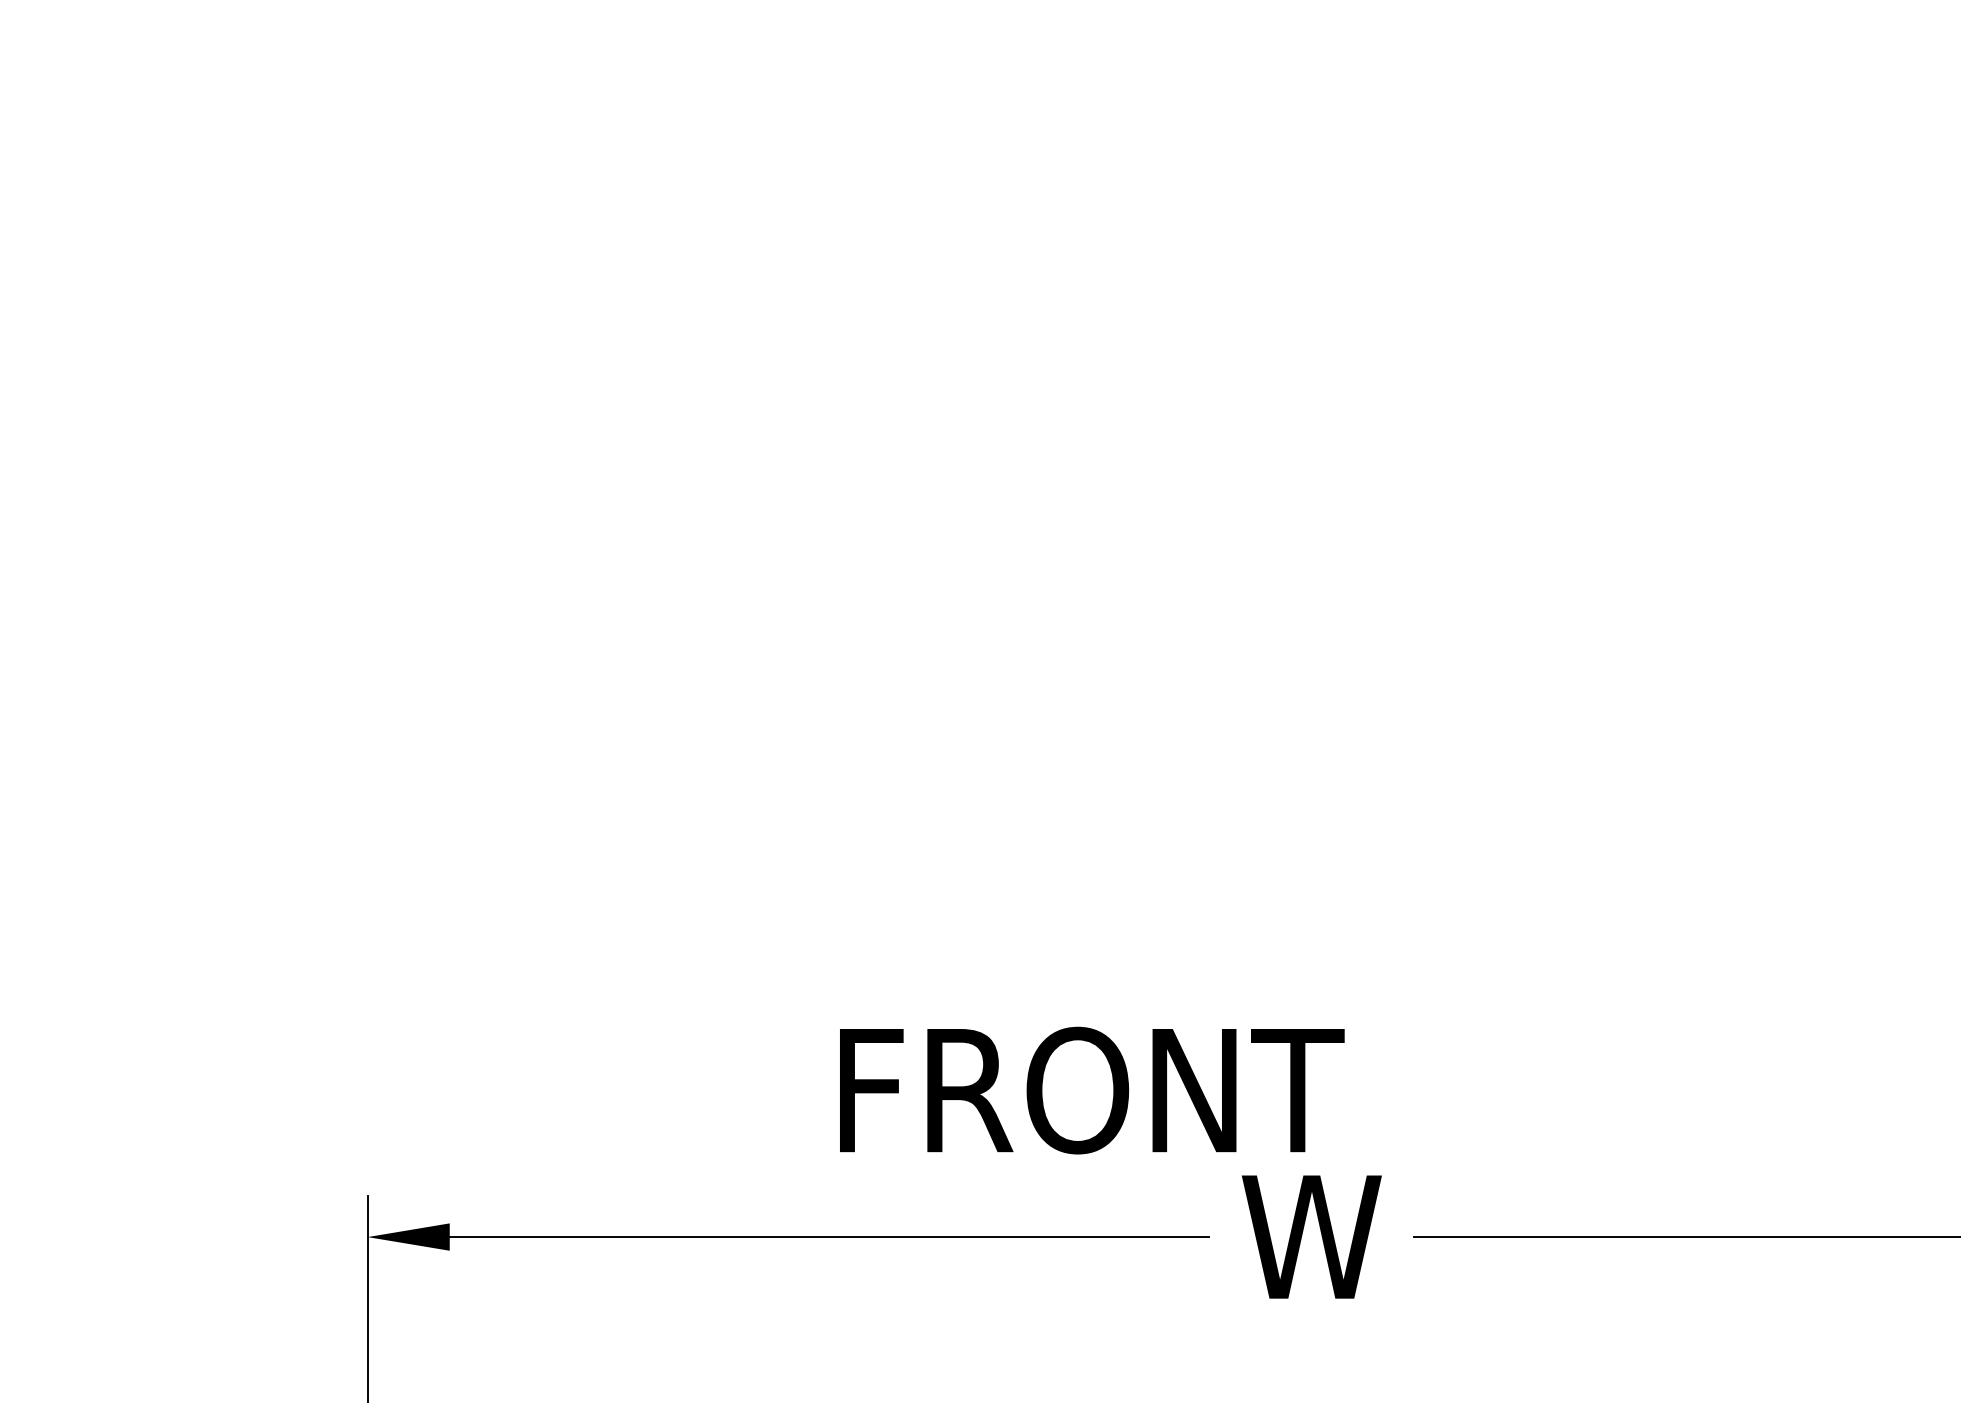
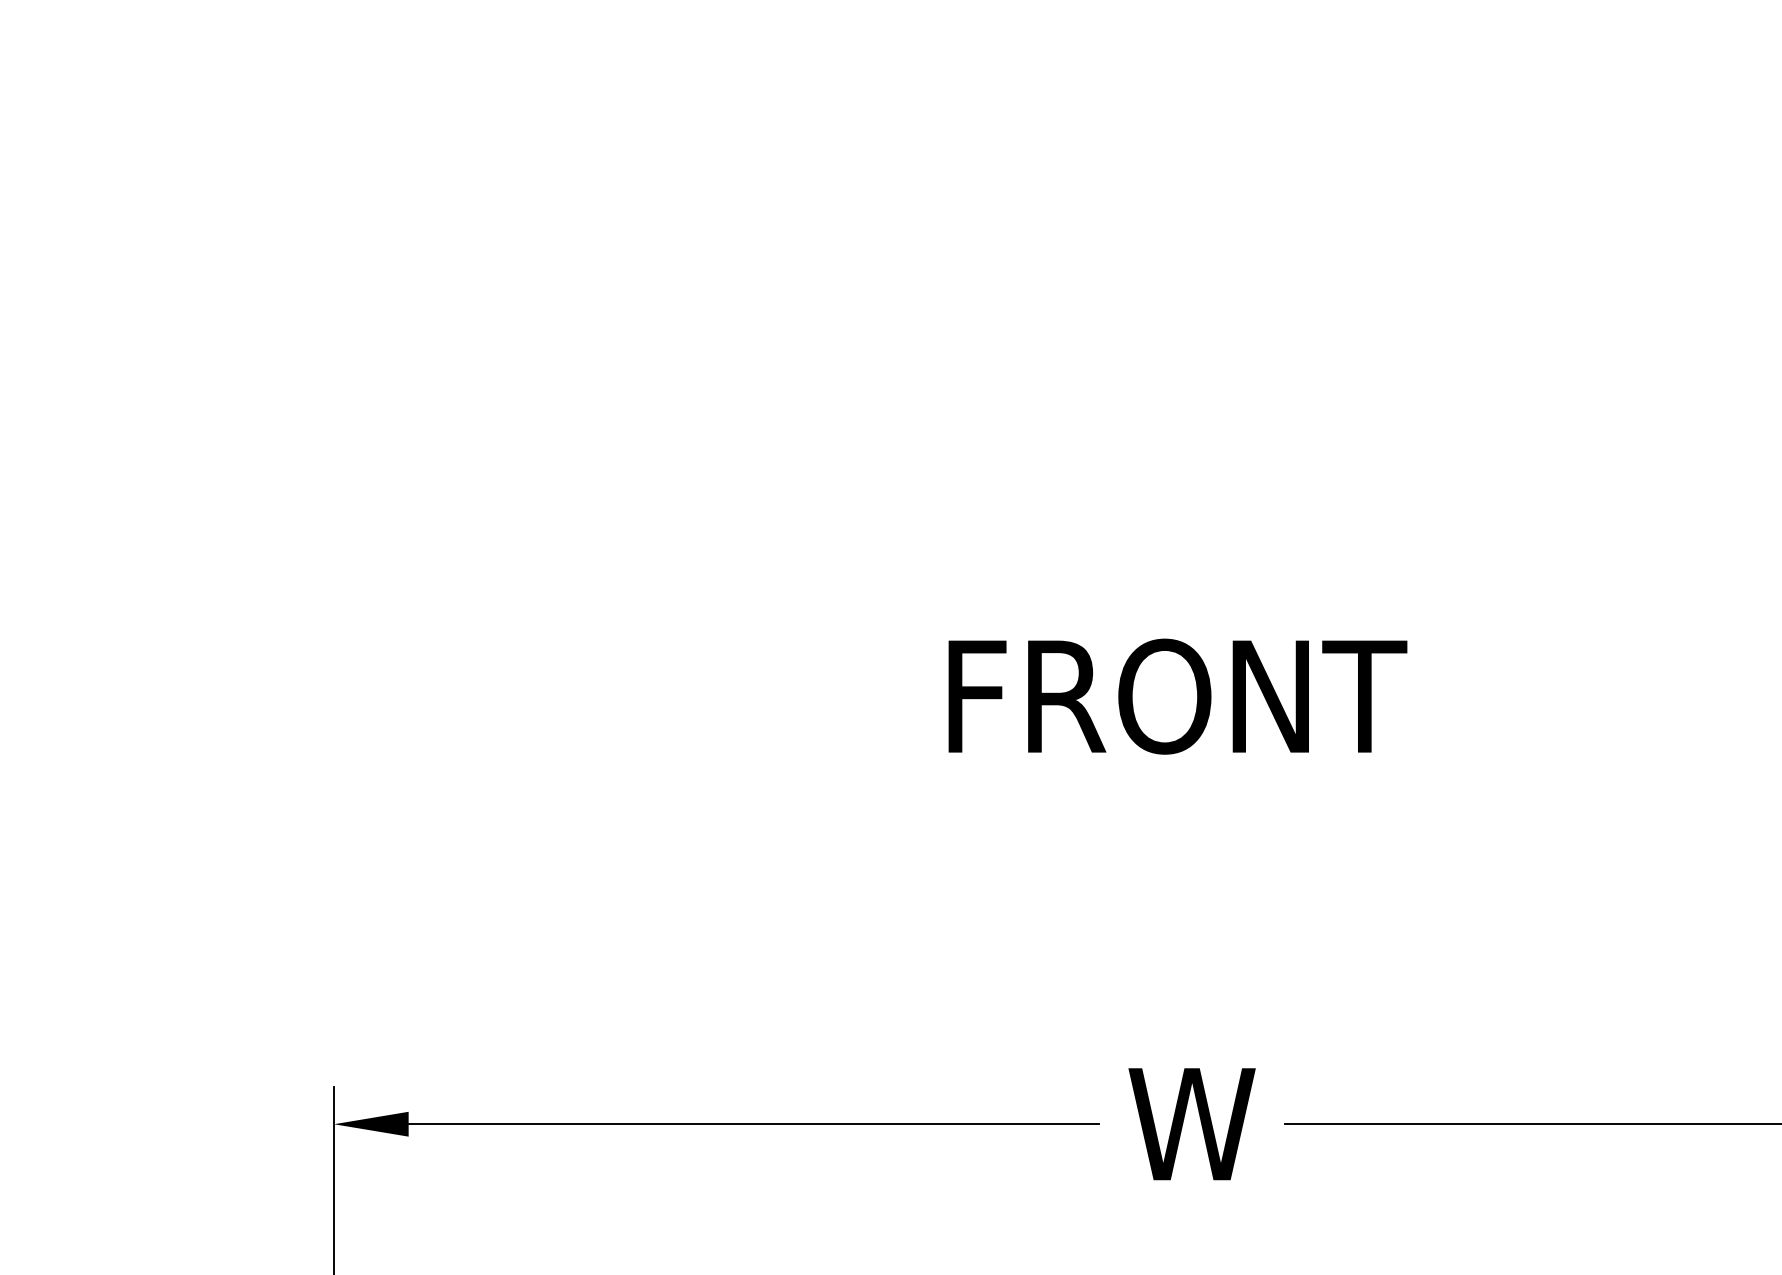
text: (1092, 1090) -> (1178, 696), moved

